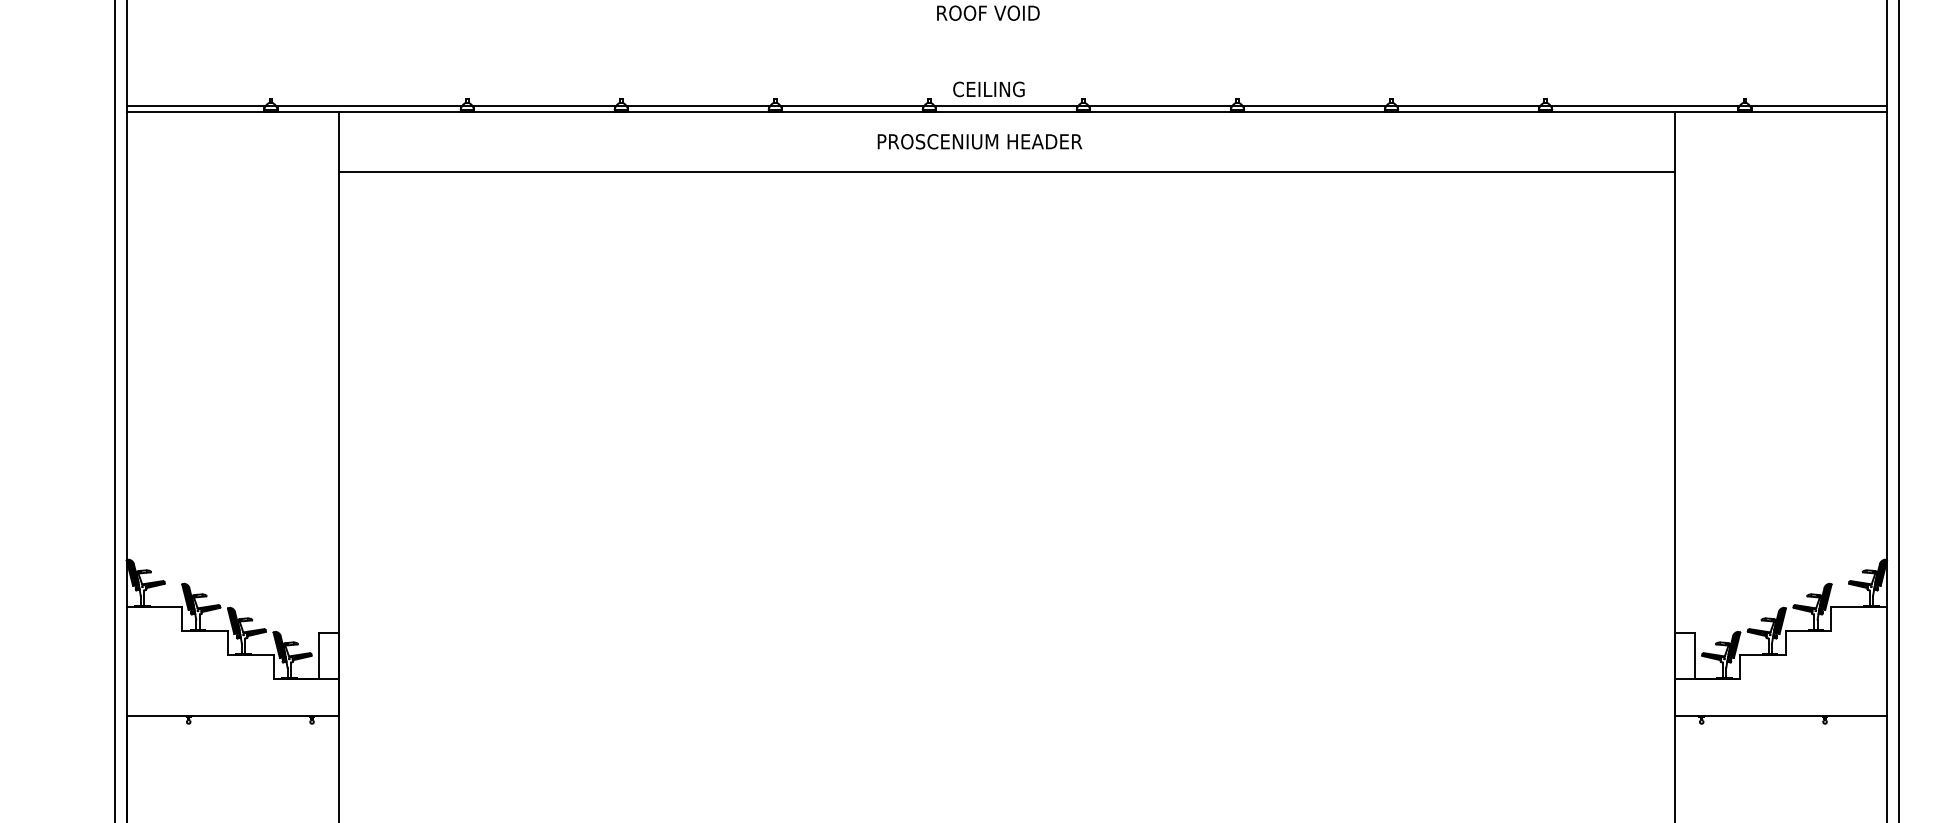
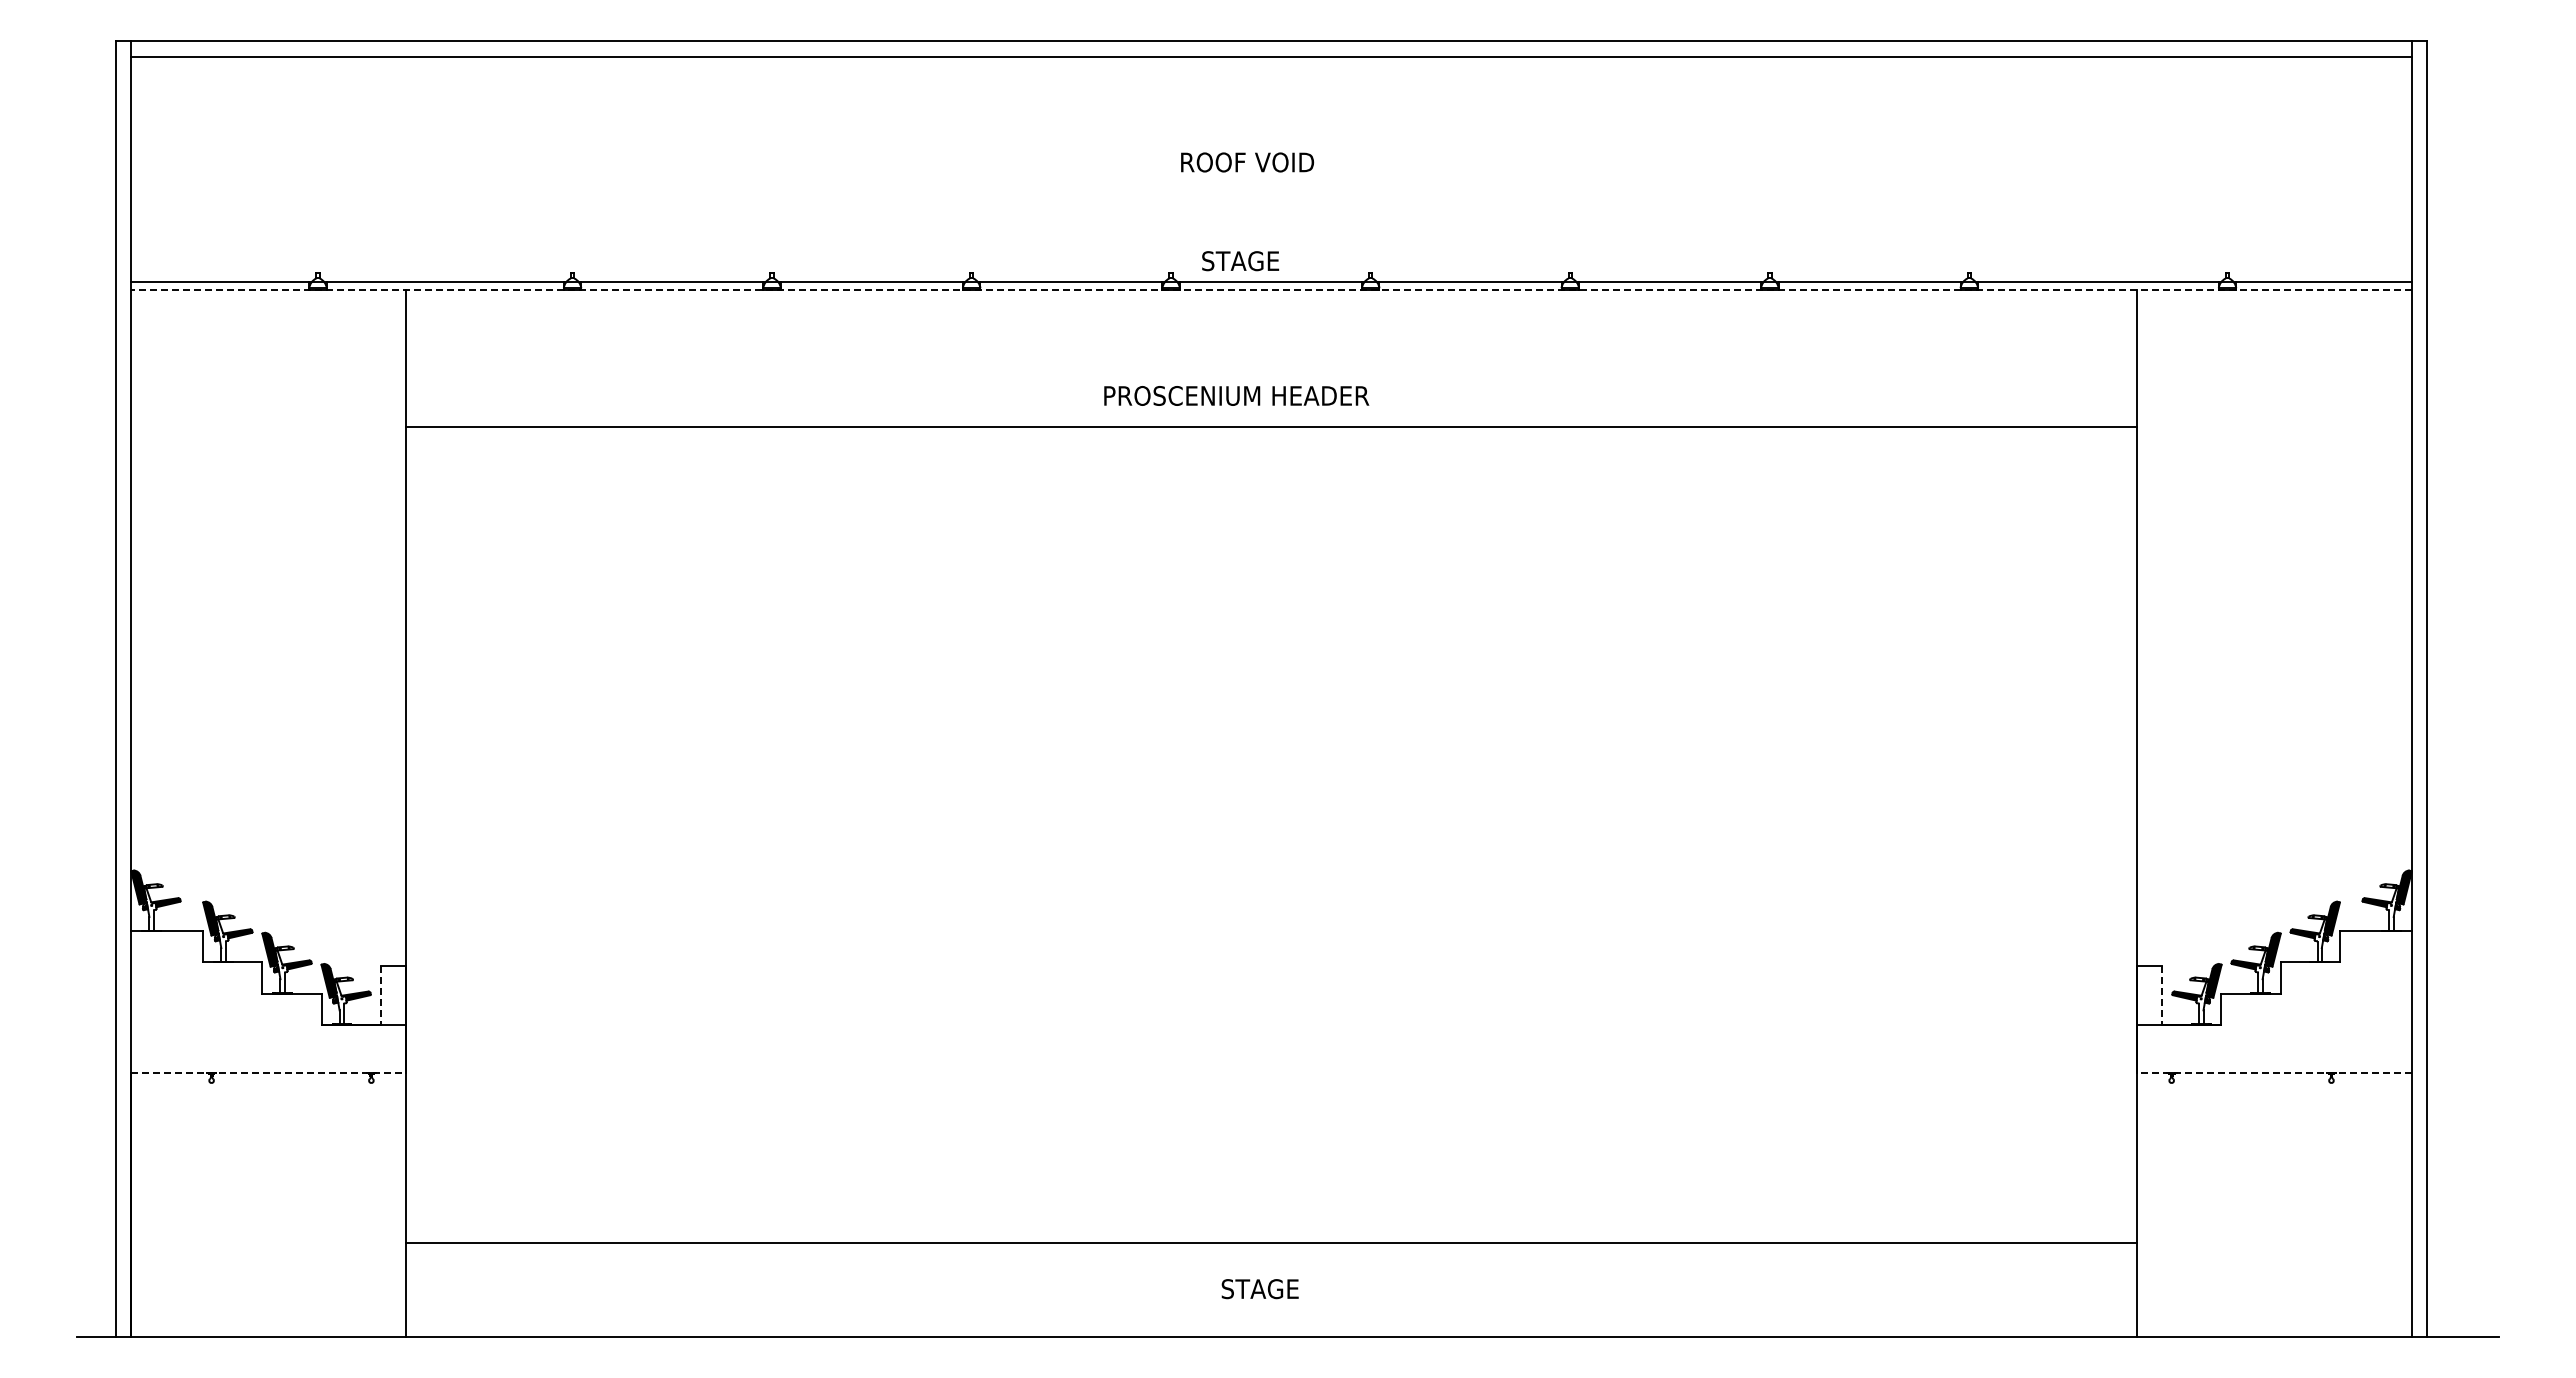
text: (989, 89) -> (1248, 261), CEILING -> STAGE
line: (1006, 112) -> (1271, 290), solid -> dashed
text: (979, 141) -> (1236, 395), moved
line: (1006, 172) -> (1271, 427), moved
line: (319, 656) -> (380, 995), solid -> dashed
line: (1694, 656) -> (2162, 995), solid -> dashed
line: (232, 715) -> (268, 1072), solid -> dashed
line: (1781, 715) -> (2274, 1072), solid -> dashed

